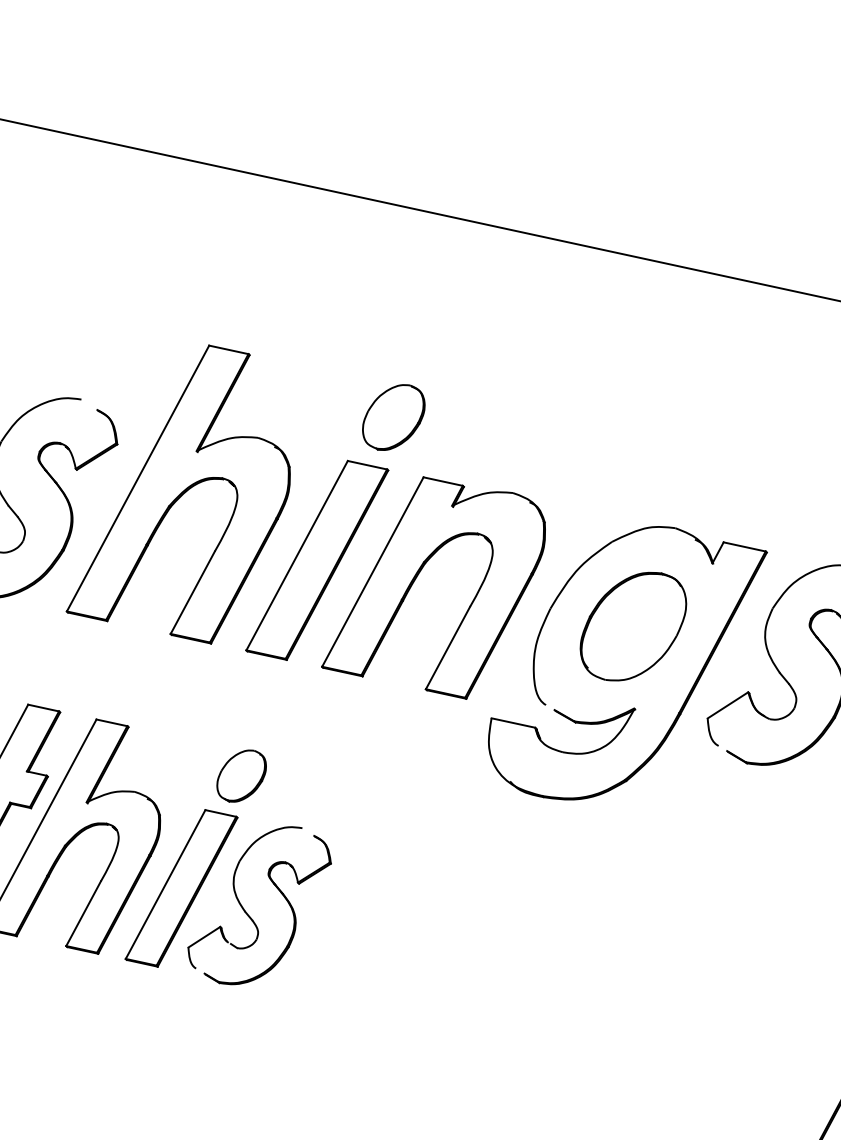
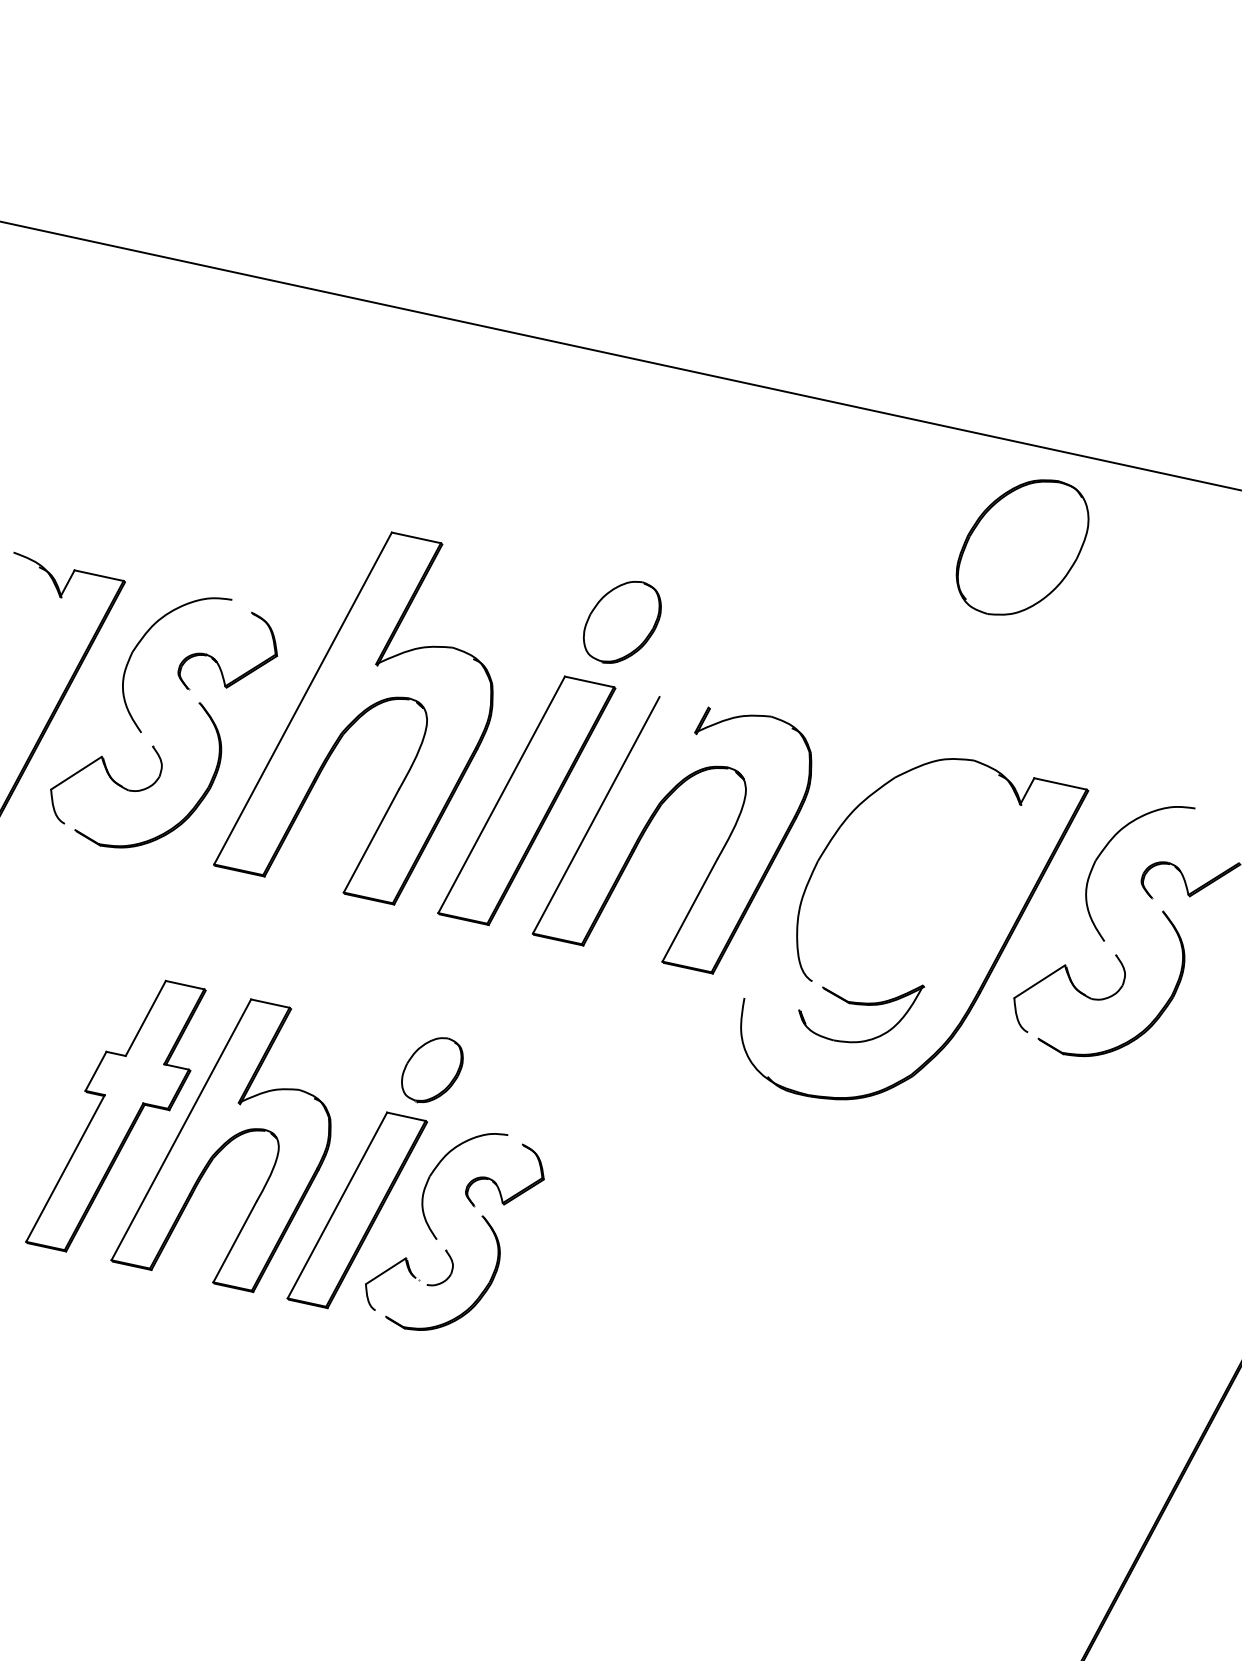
line: (442, 481) -> (683, 702), removed
part: (633, 626) -> (1022, 547), moved
line: (513, 722) -> (771, 1003), removed

